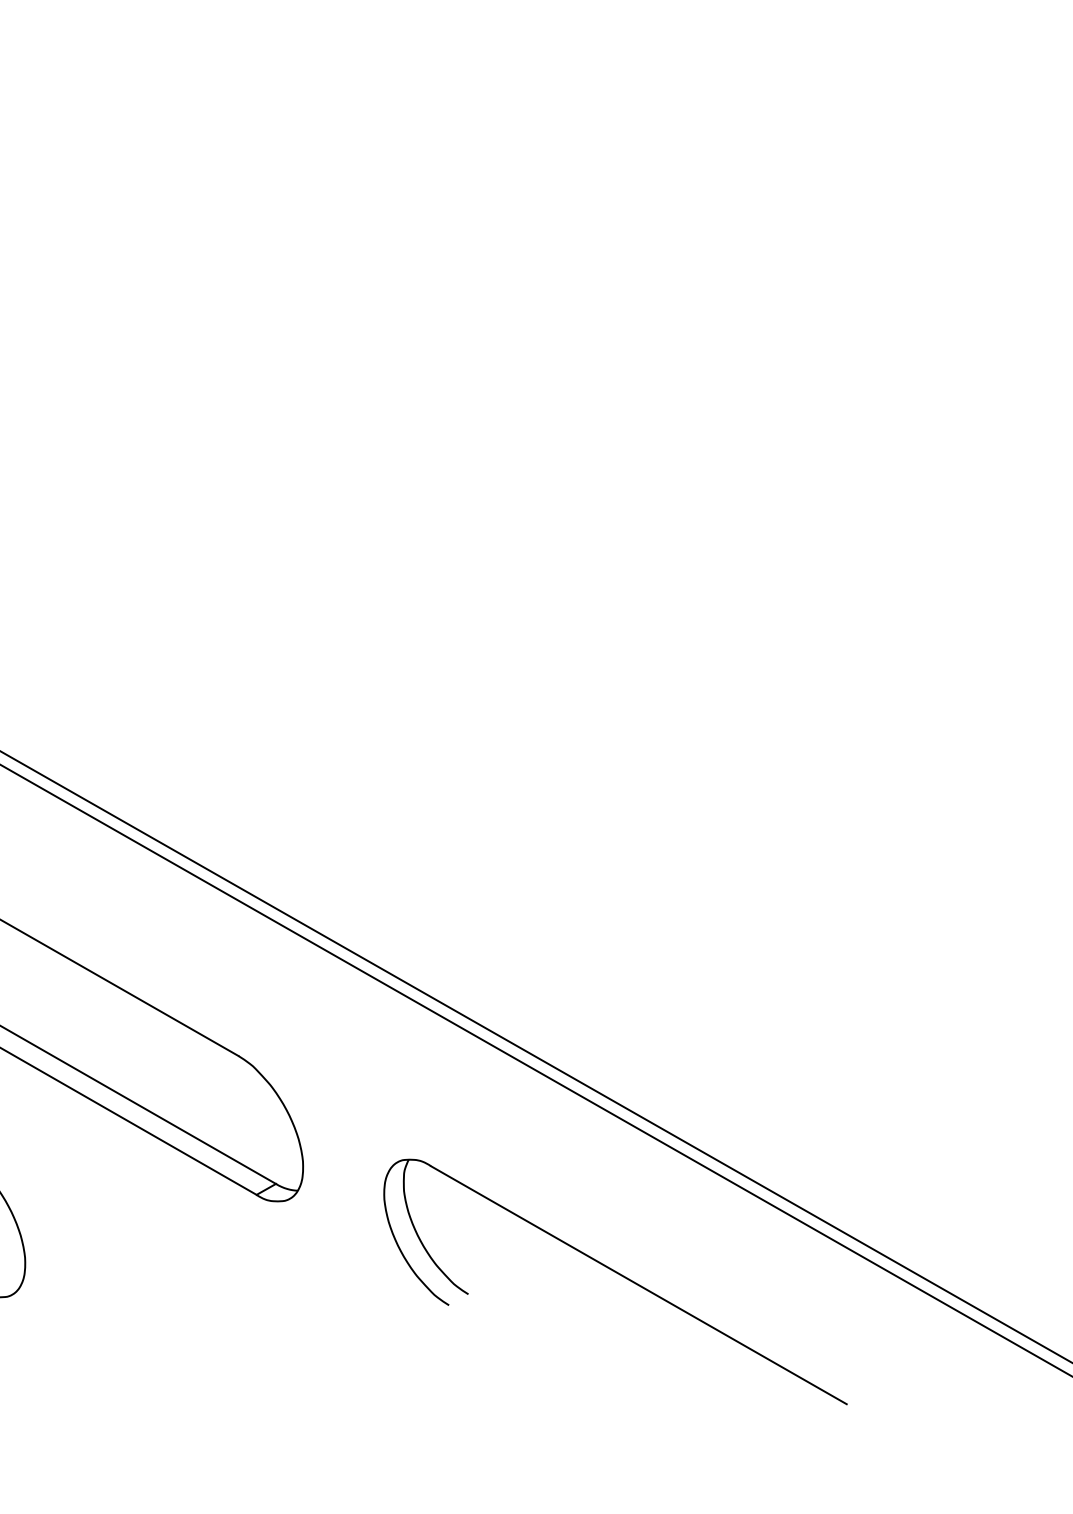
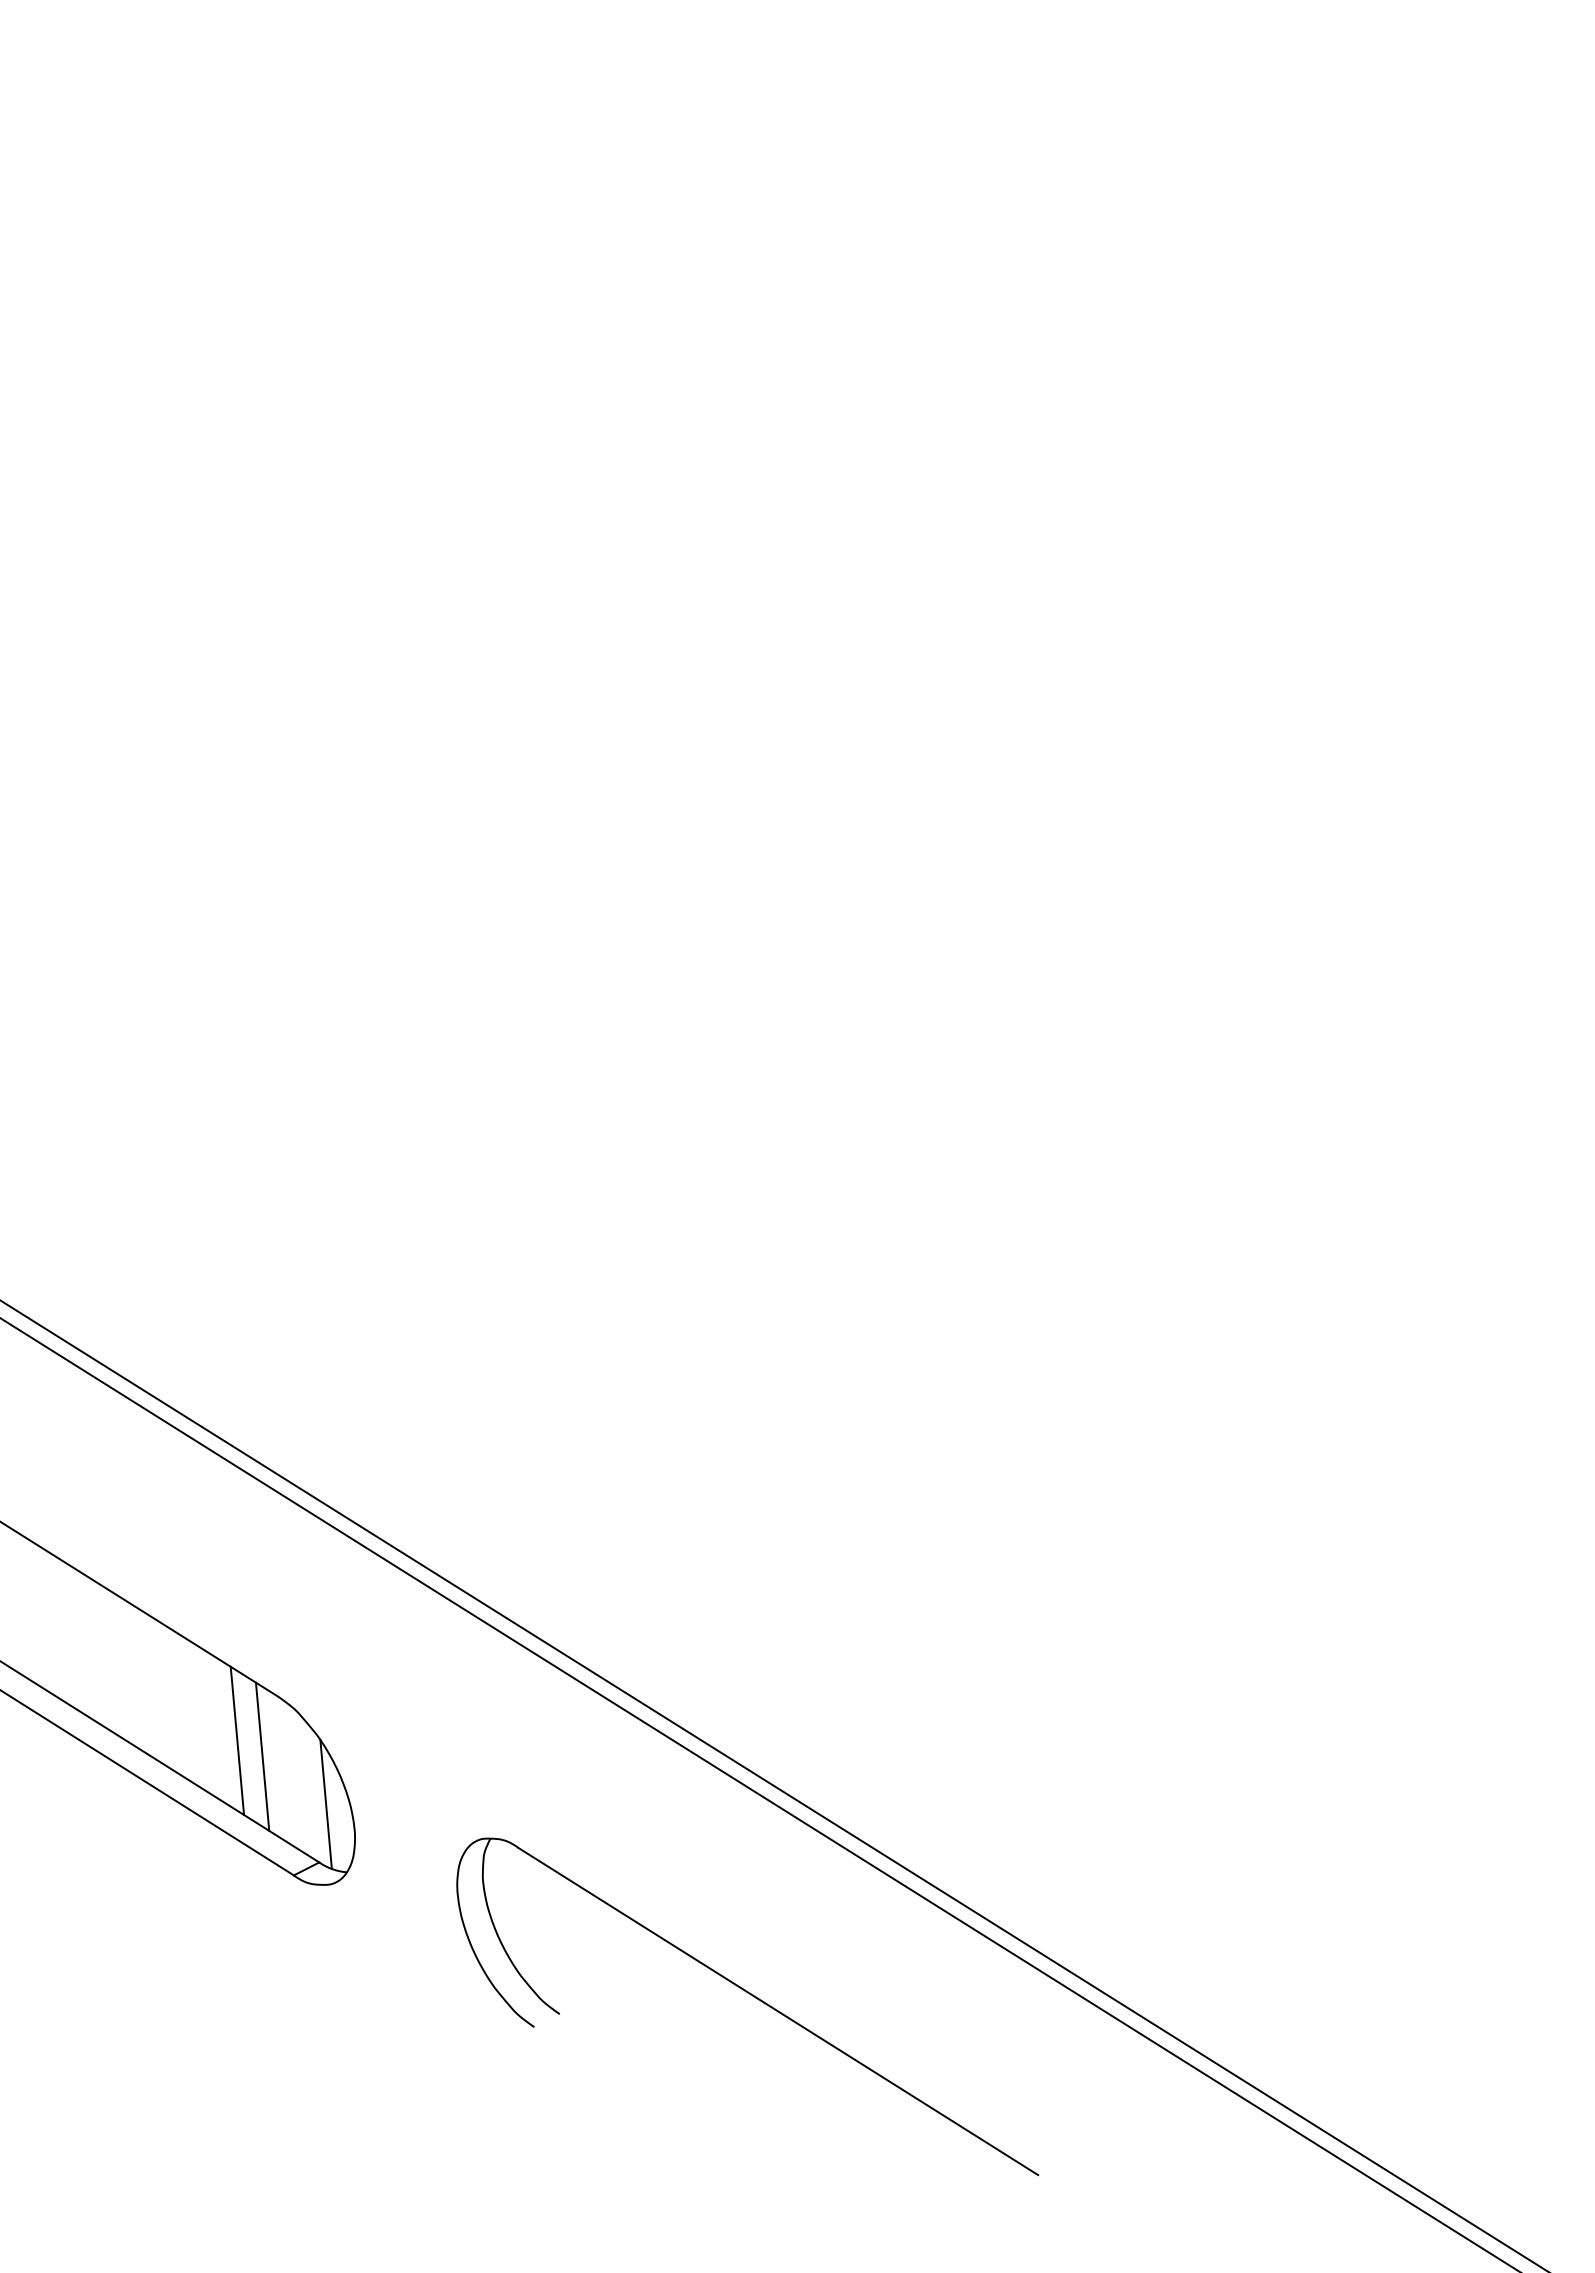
line: (208, 1091) -> (237, 1740), added
line: (228, 1103) -> (262, 1756), added
line: (278, 1137) -> (325, 1803), added

